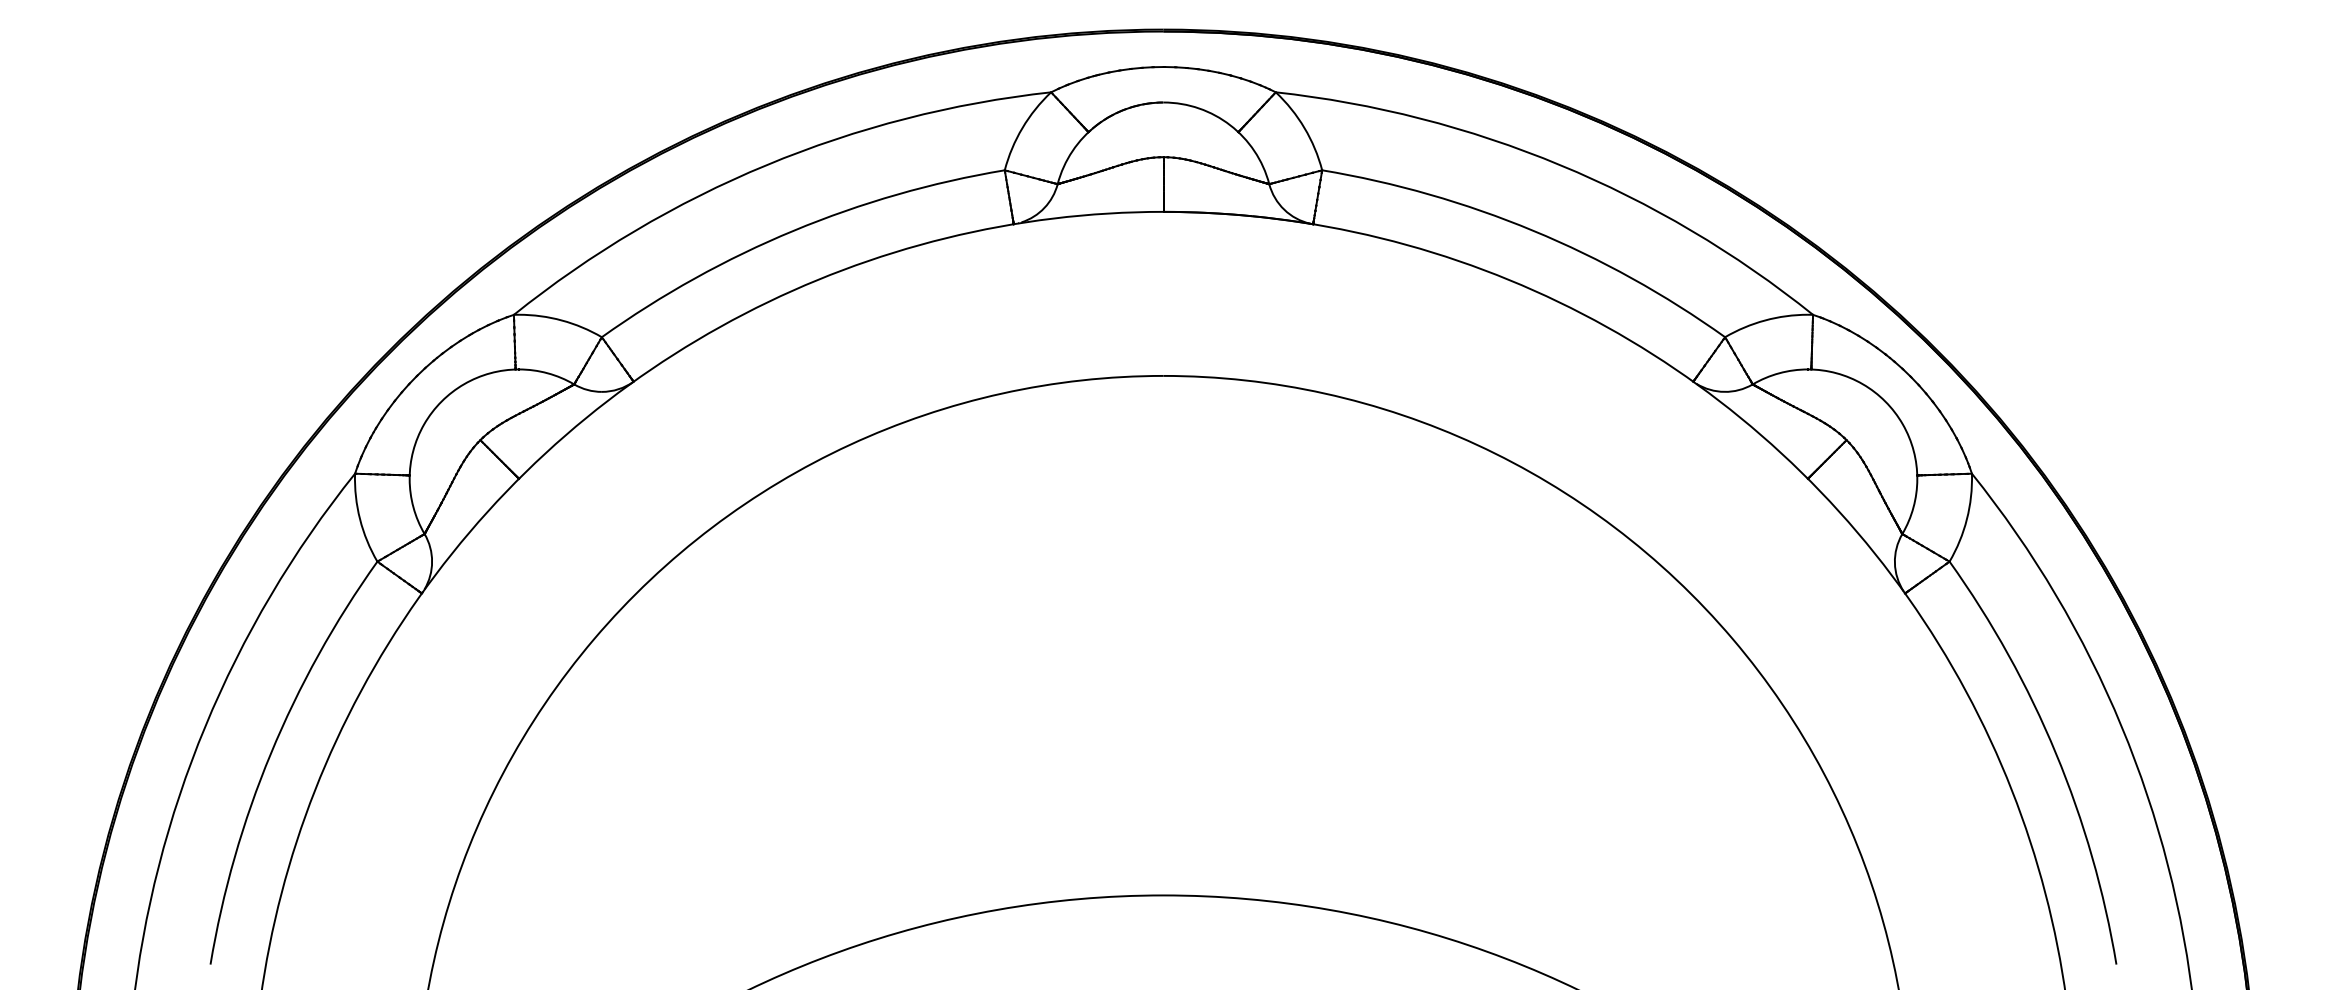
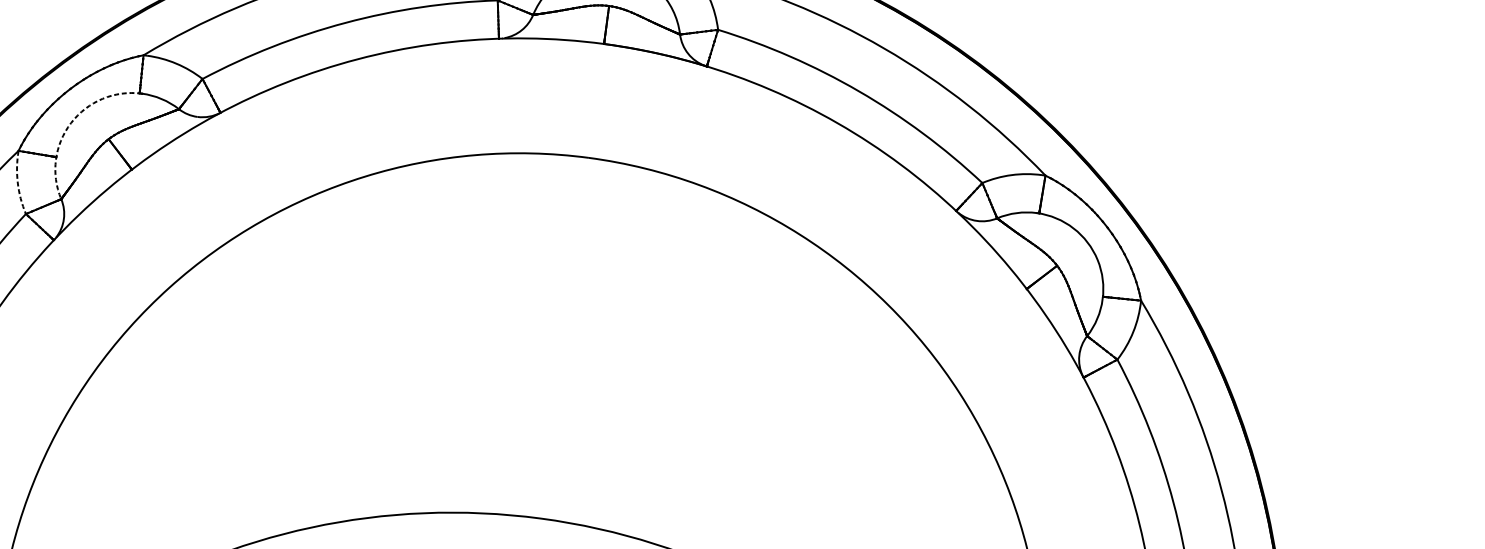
arc: (424, 424) -> (71, 123), solid -> dashed
arc: (360, 519) -> (18, 183), solid -> dashed

